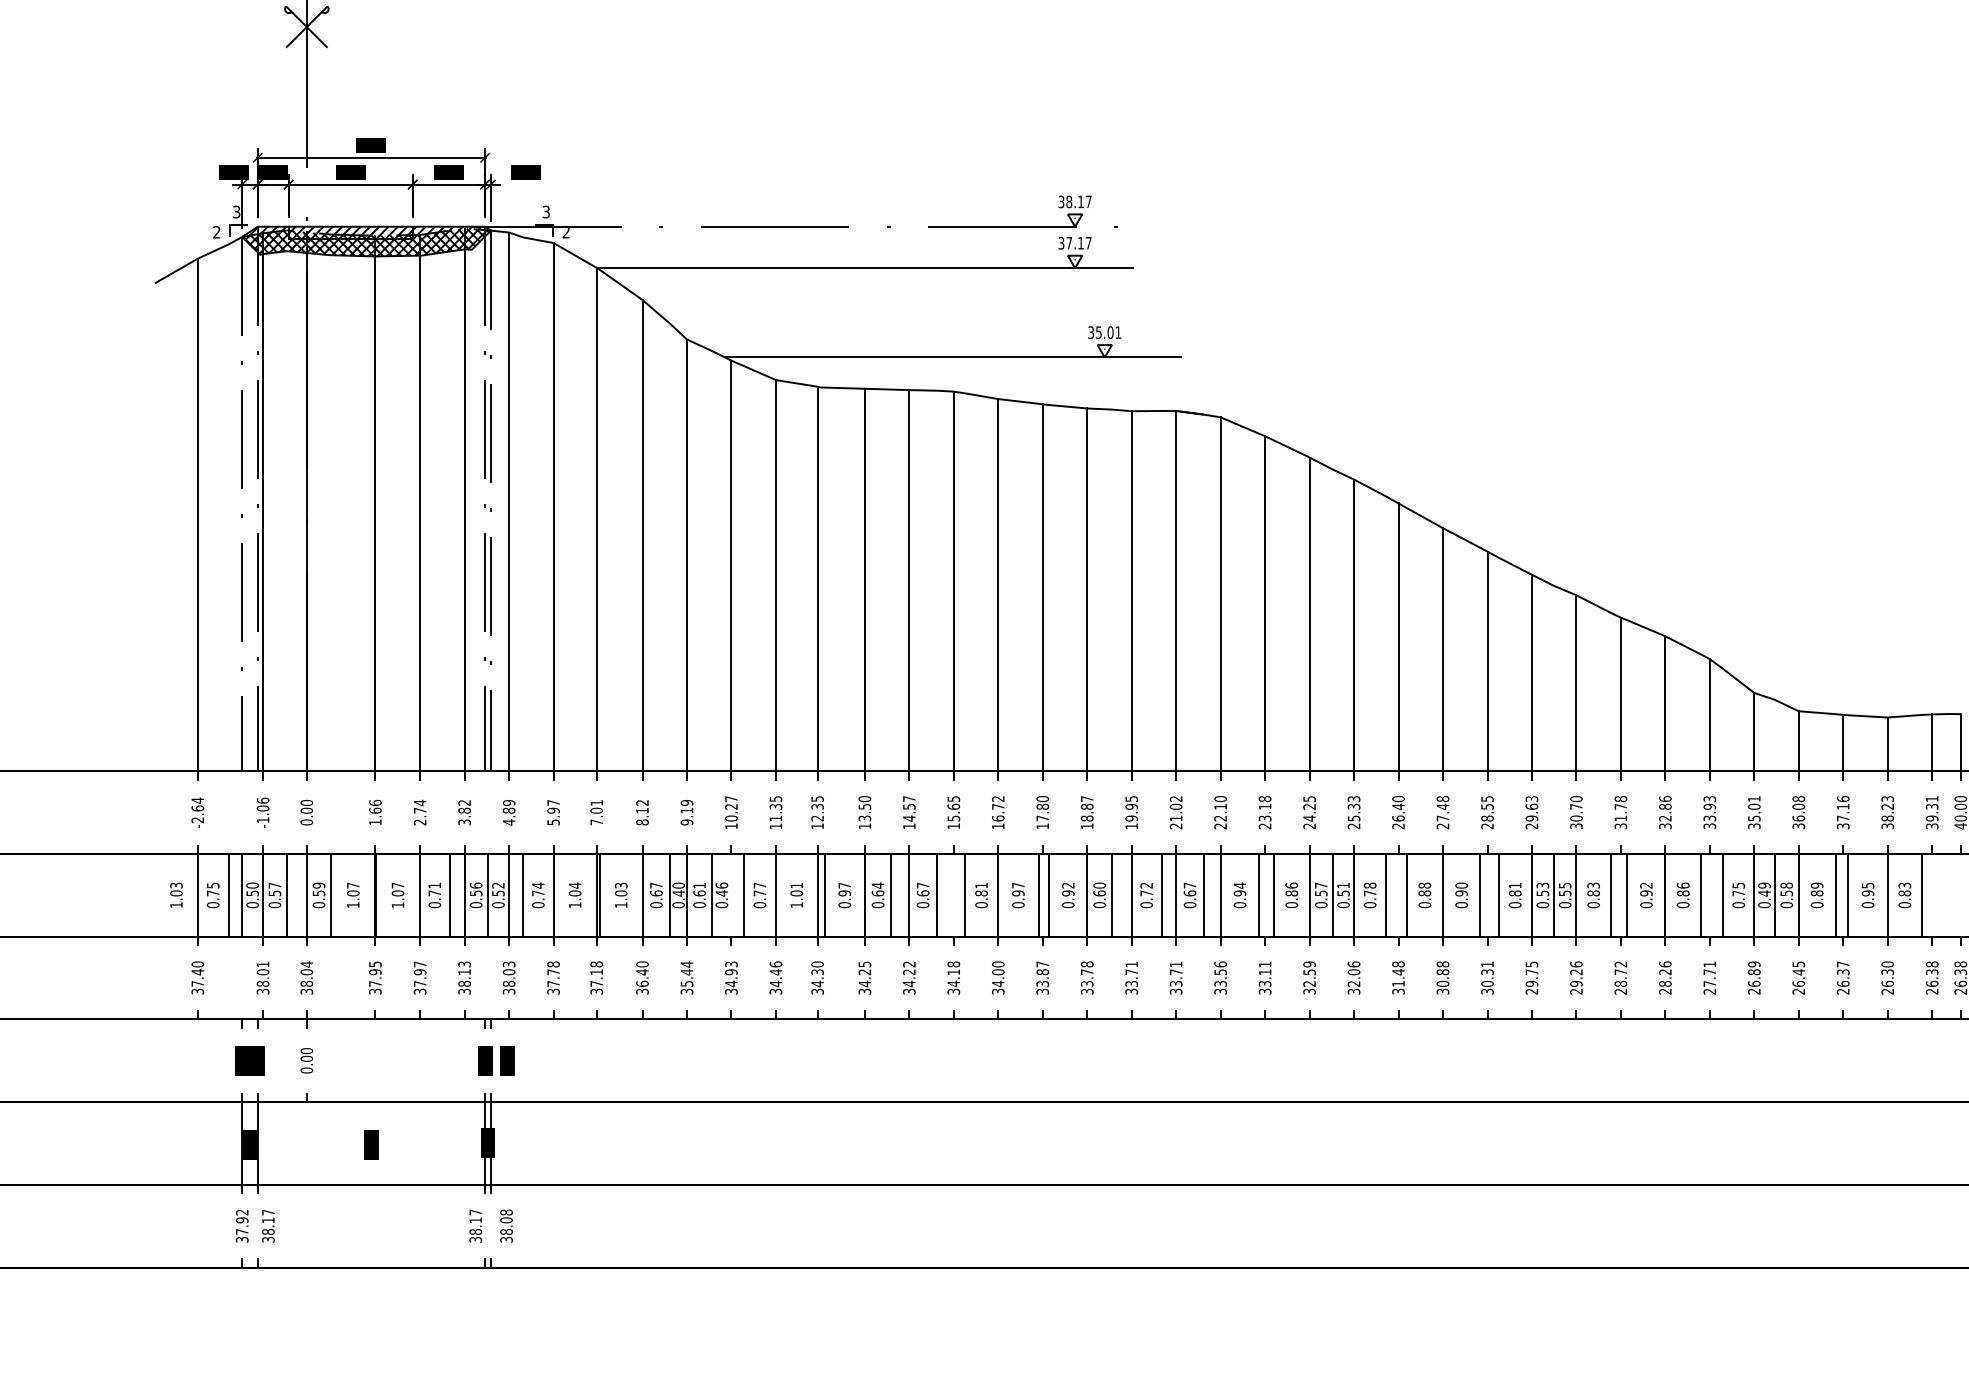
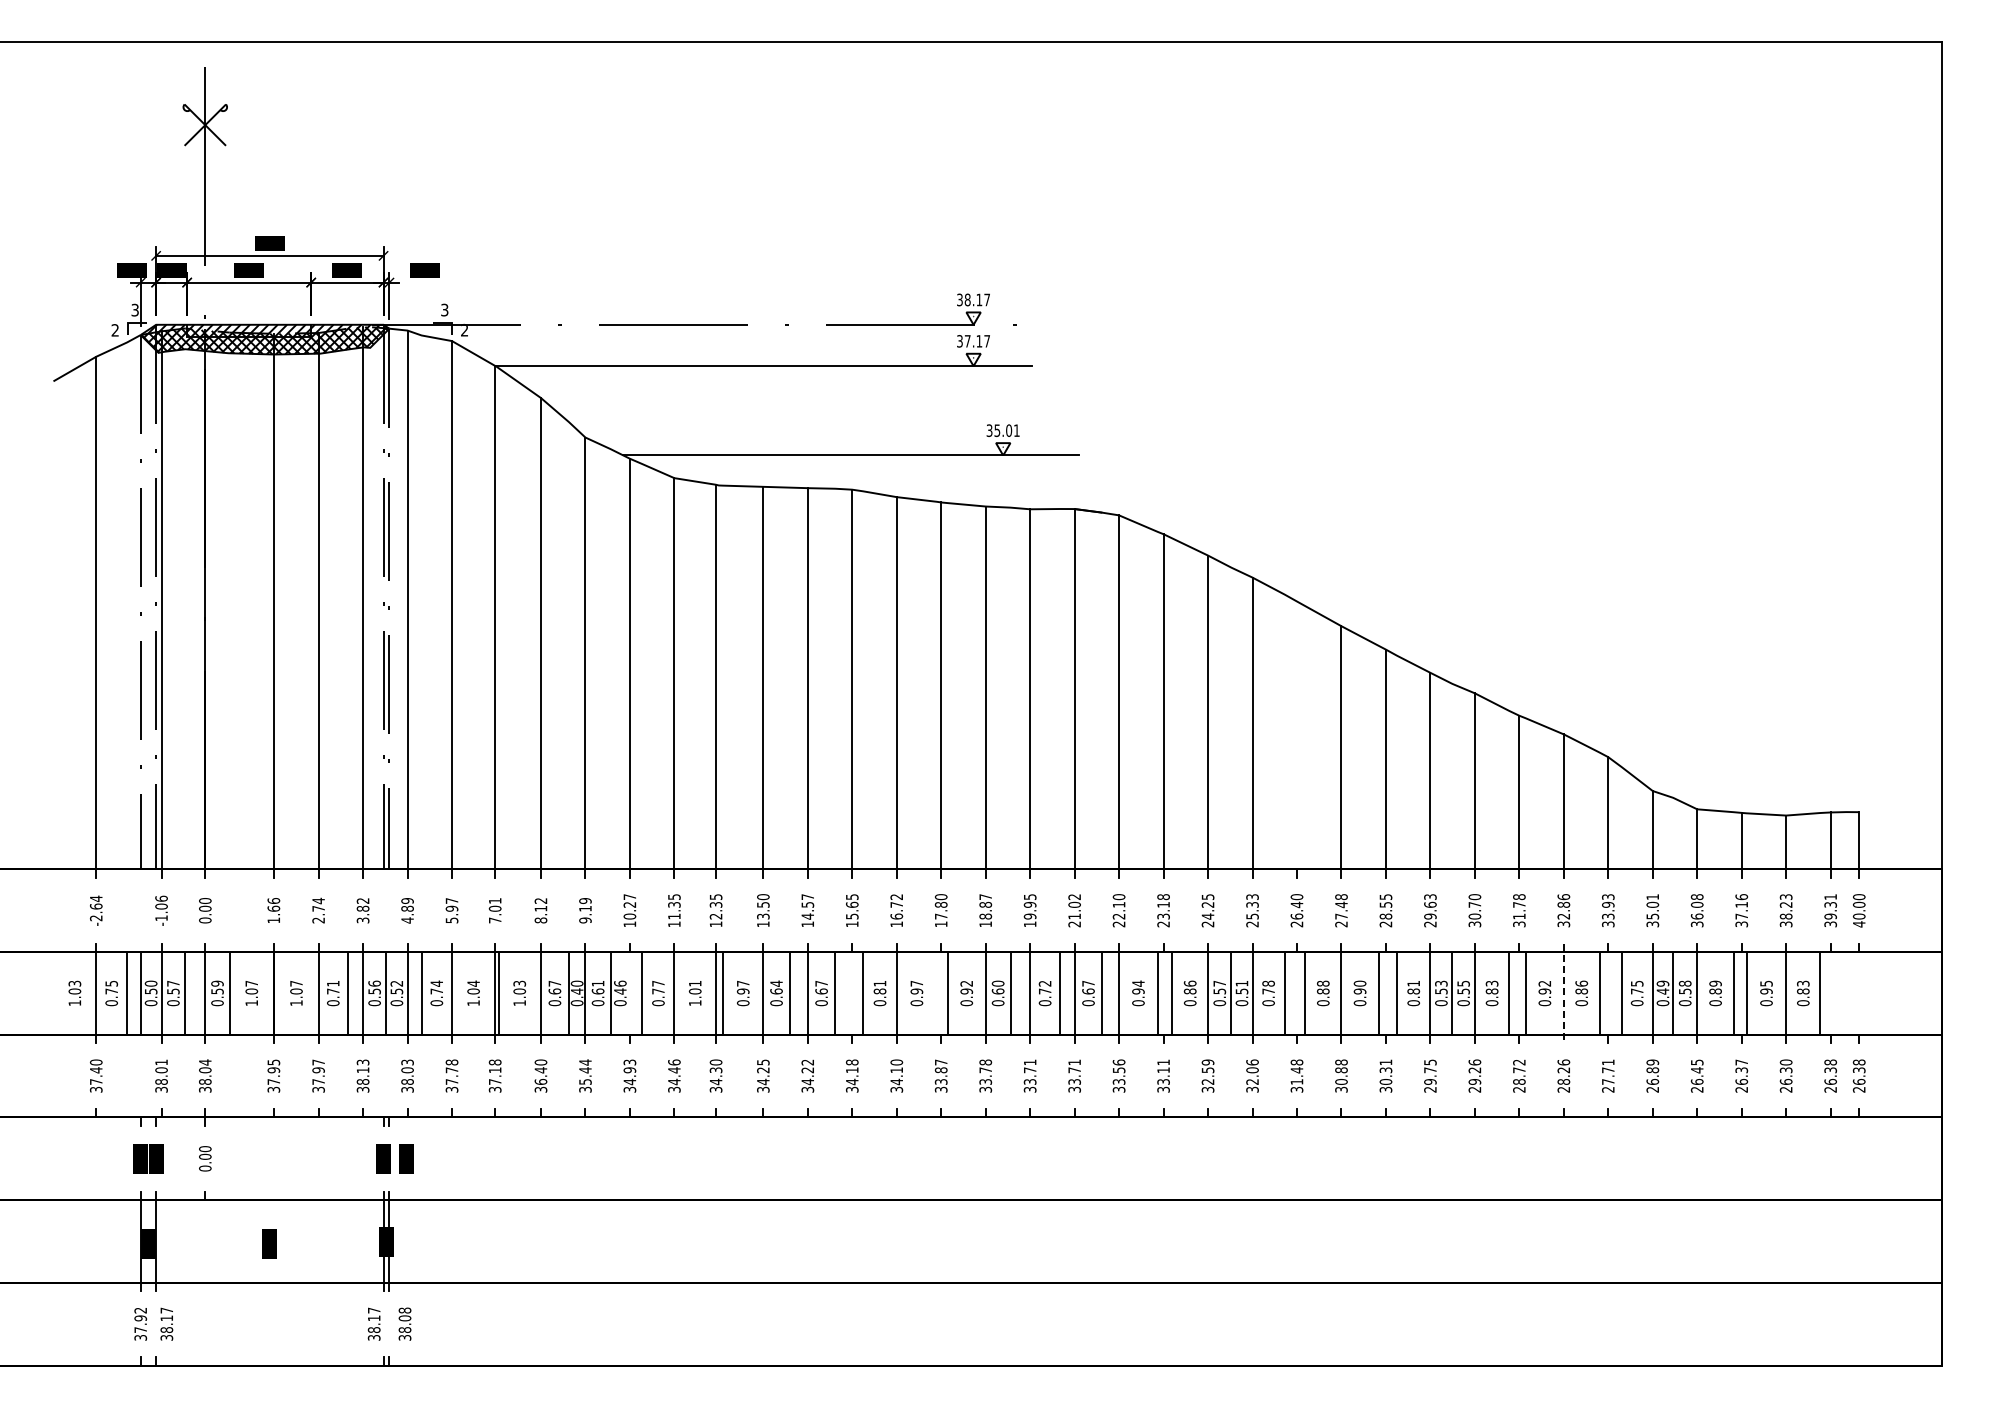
line: (1398, 637) -> (1296, 735), removed
line: (1038, 895) -> (936, 993), removed
line: (1665, 895) -> (1563, 993), solid -> dashed
text: (998, 972) -> (896, 1070), 34.00 -> 34.10

